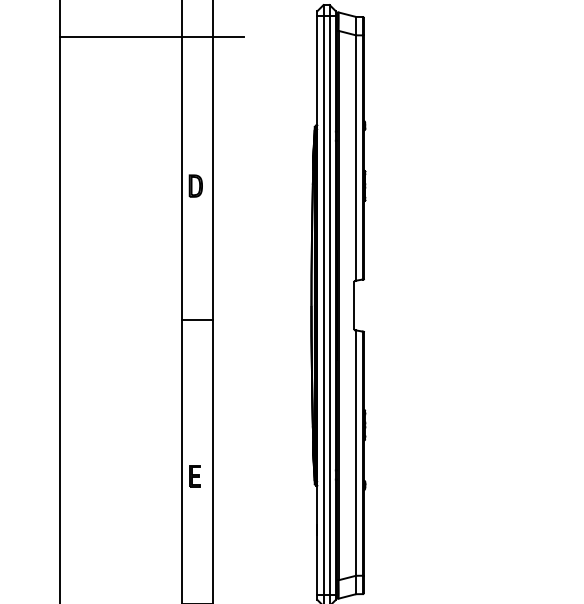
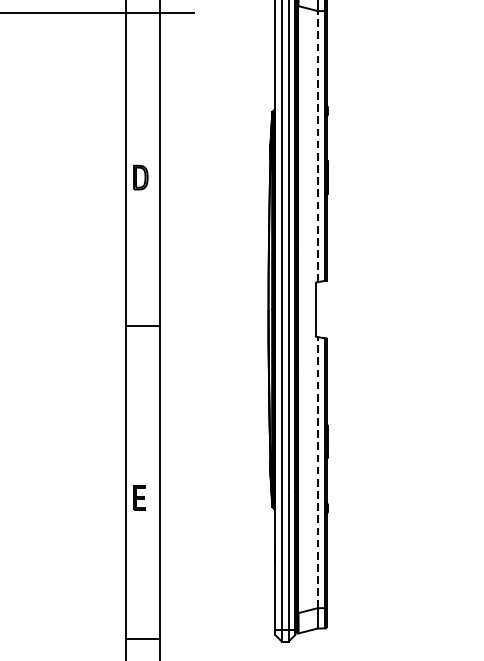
line: (356, 158) -> (318, 147), solid -> dashed
line: (356, 453) -> (318, 473), solid -> dashed

